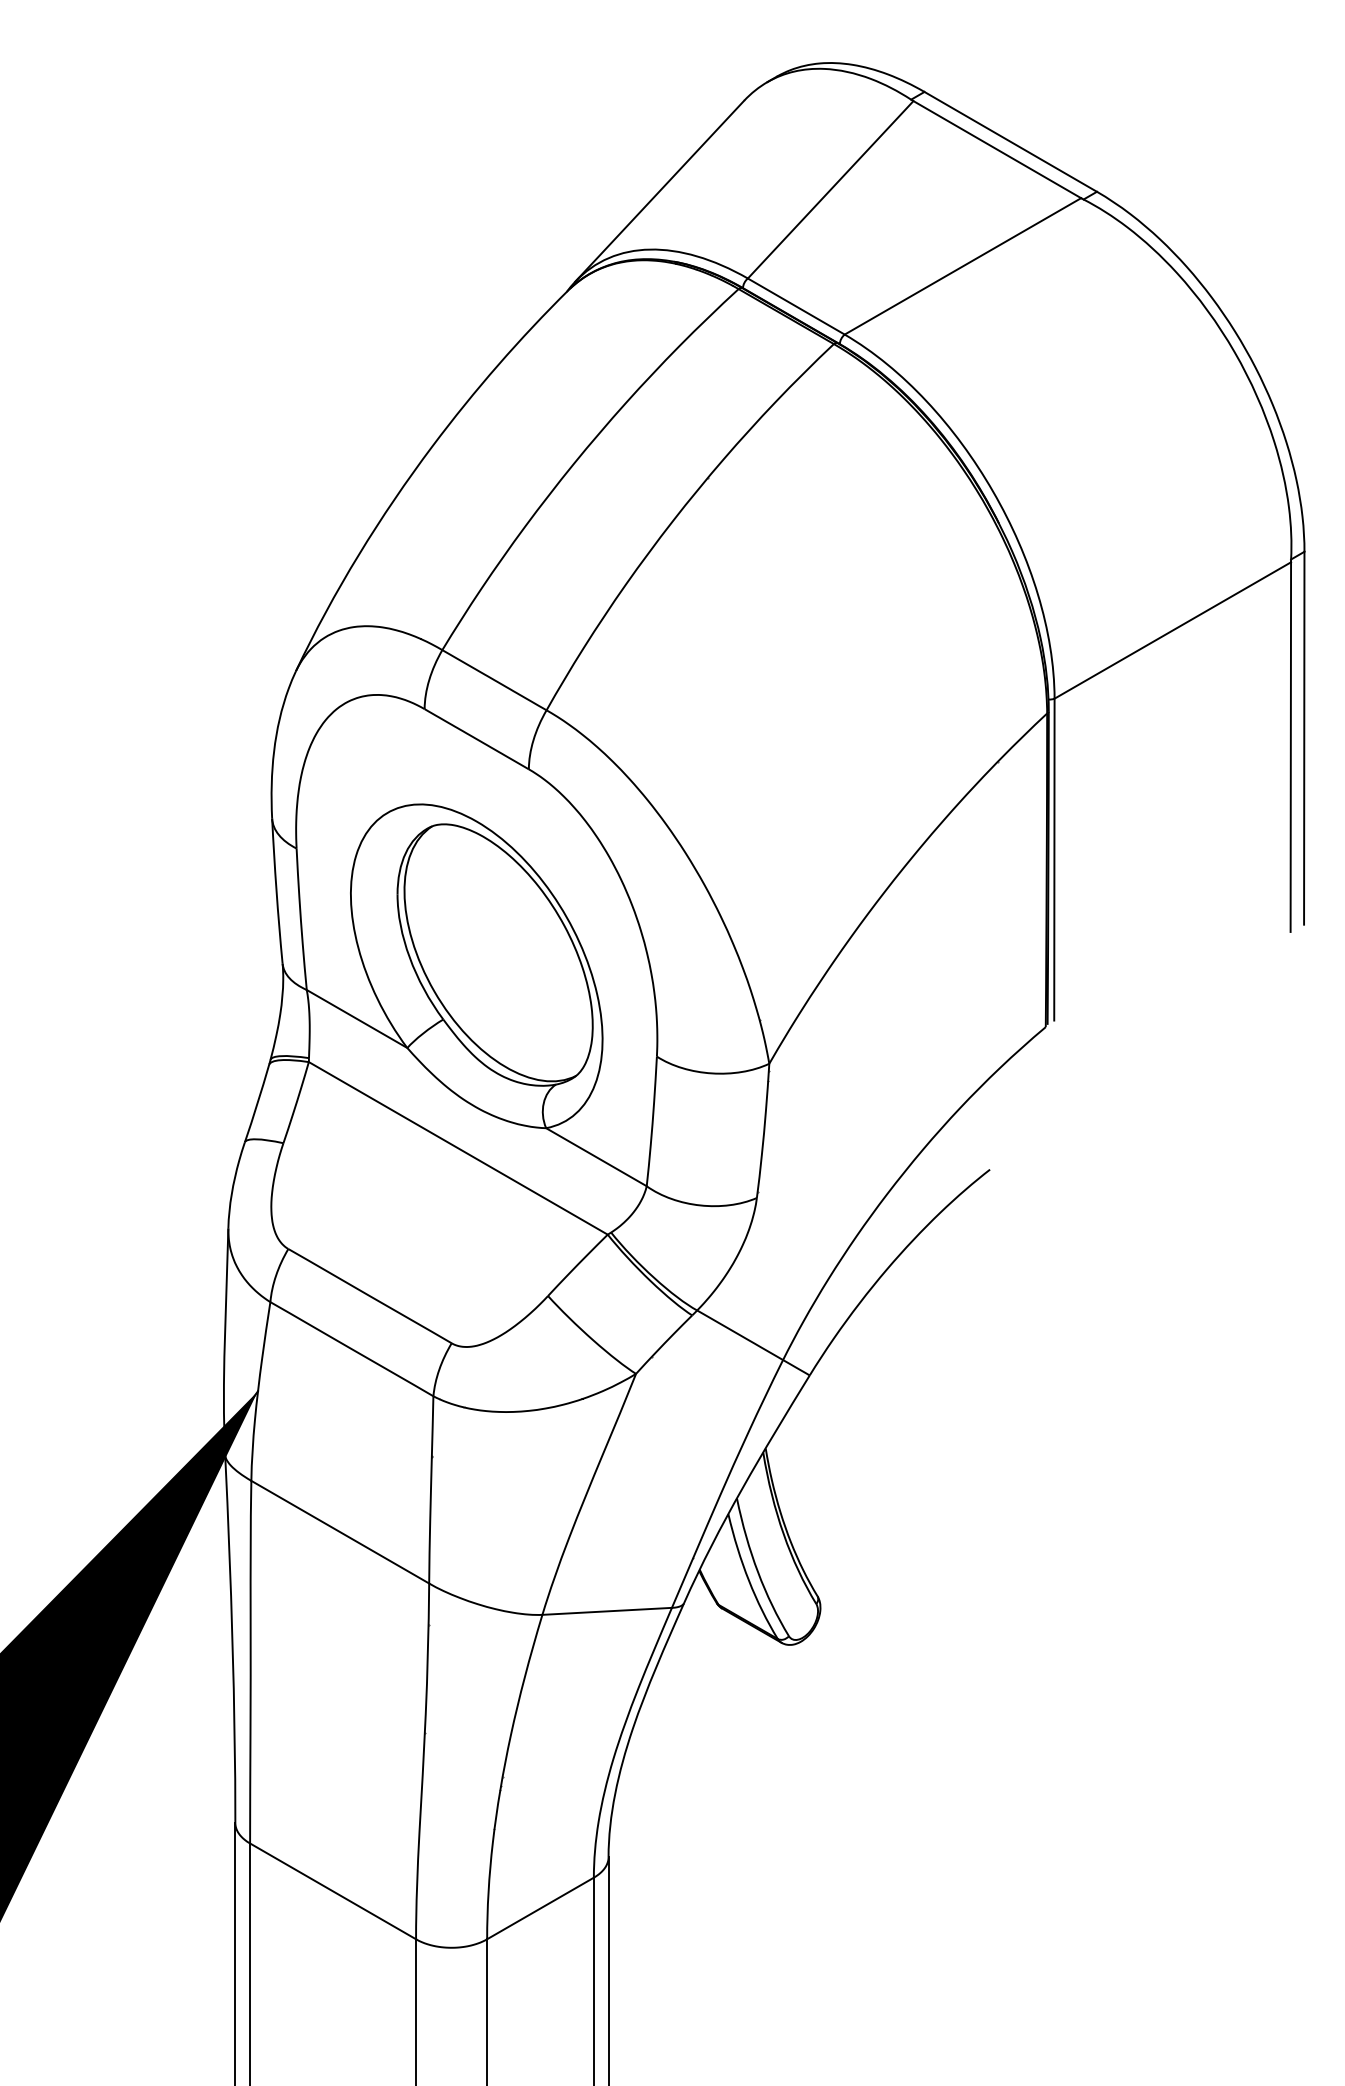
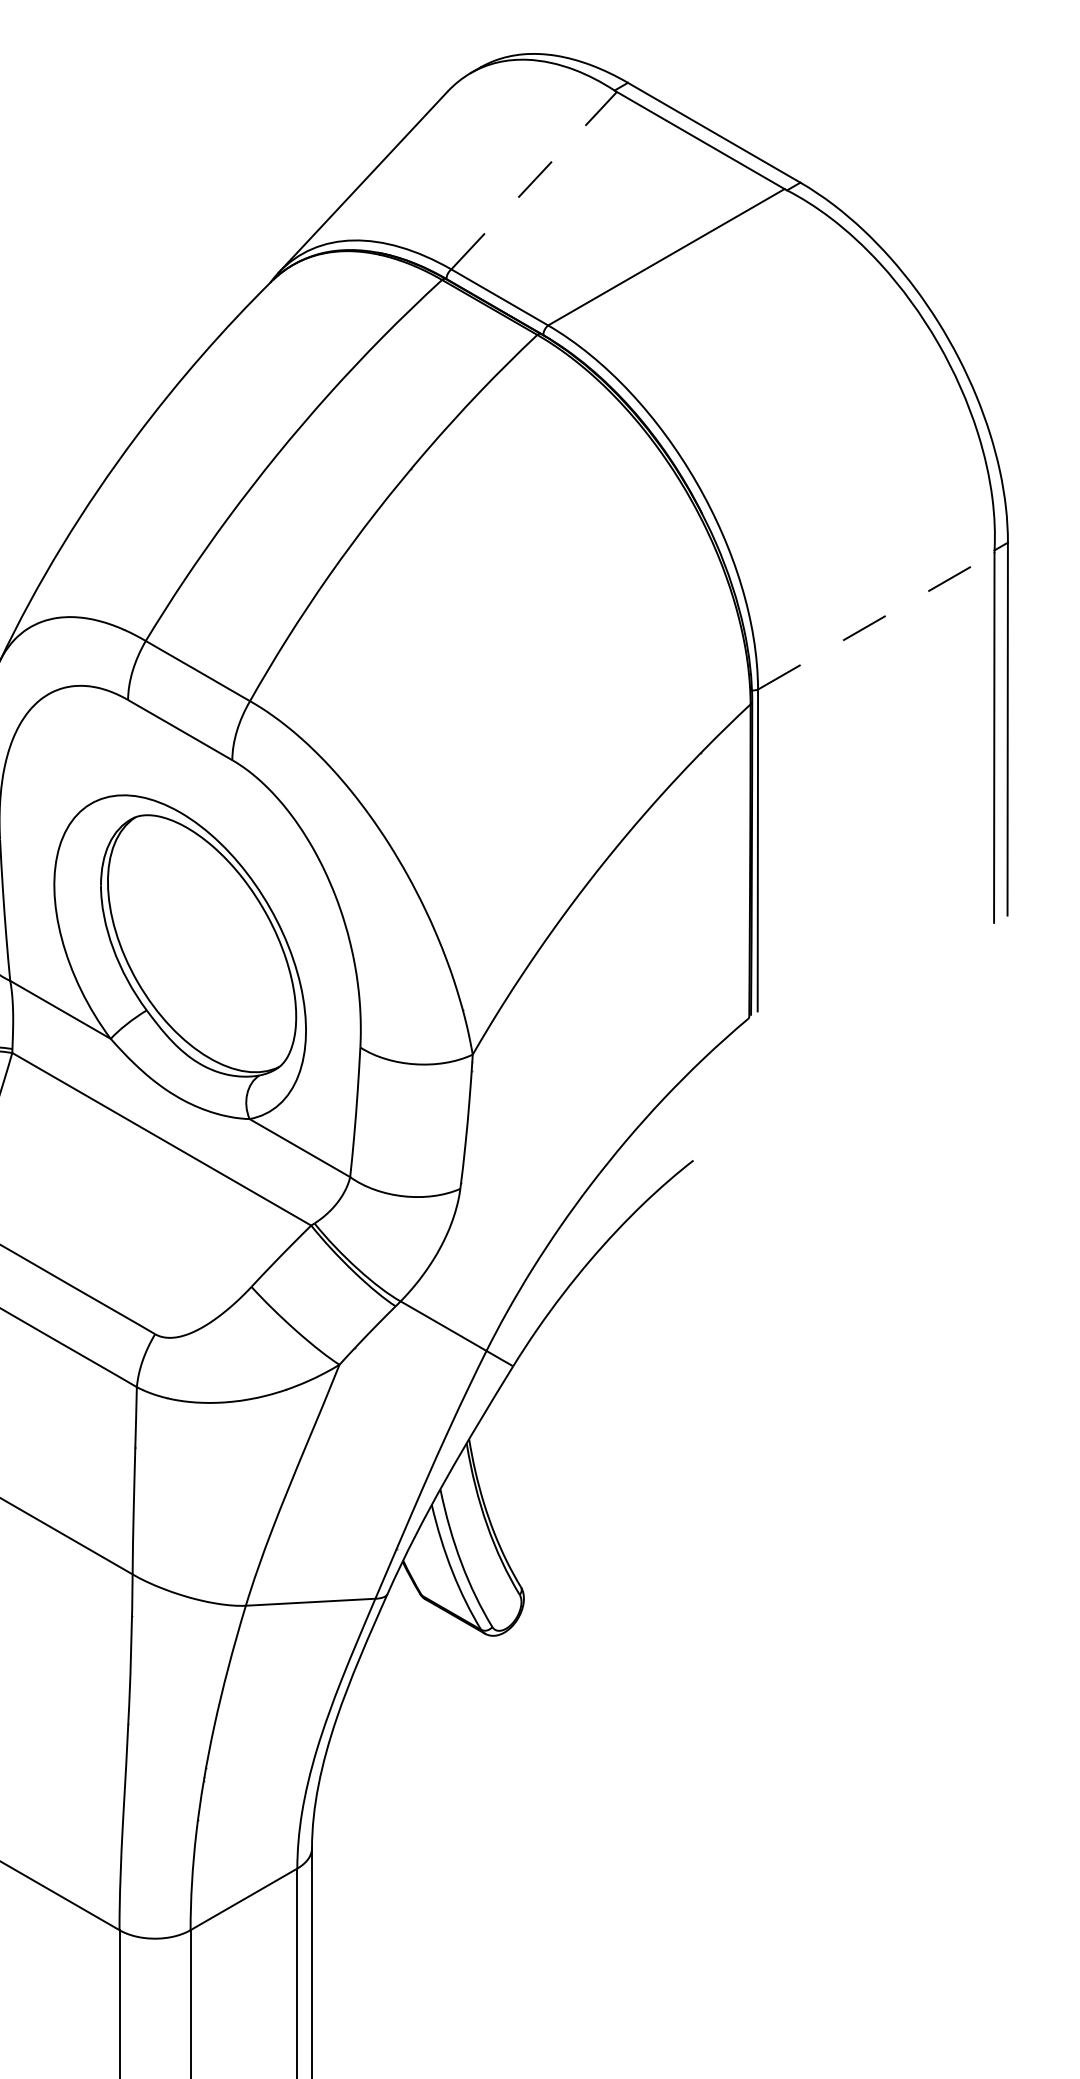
line: (831, 189) -> (534, 180), solid -> dashed
line: (1173, 630) -> (876, 621), solid -> dashed

